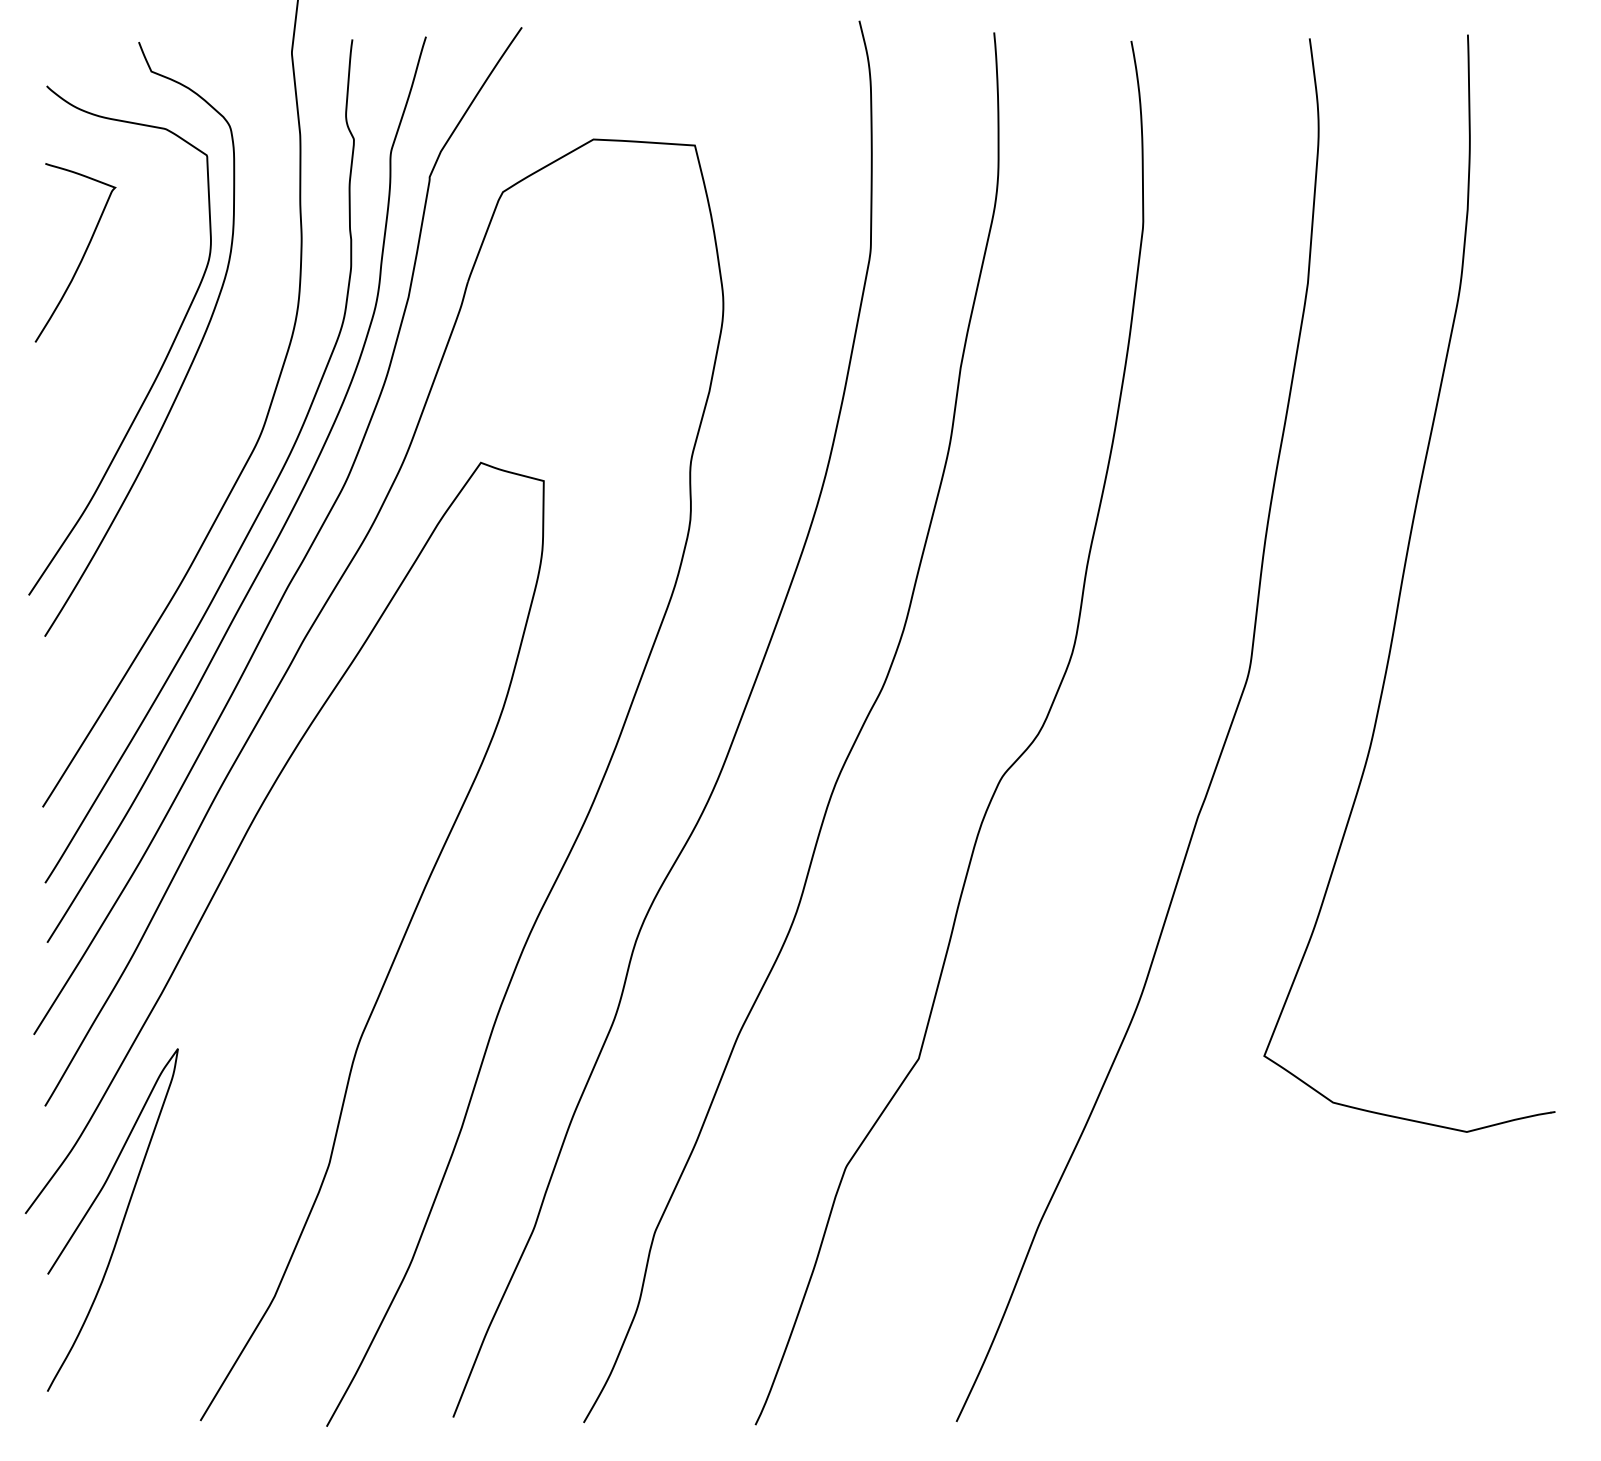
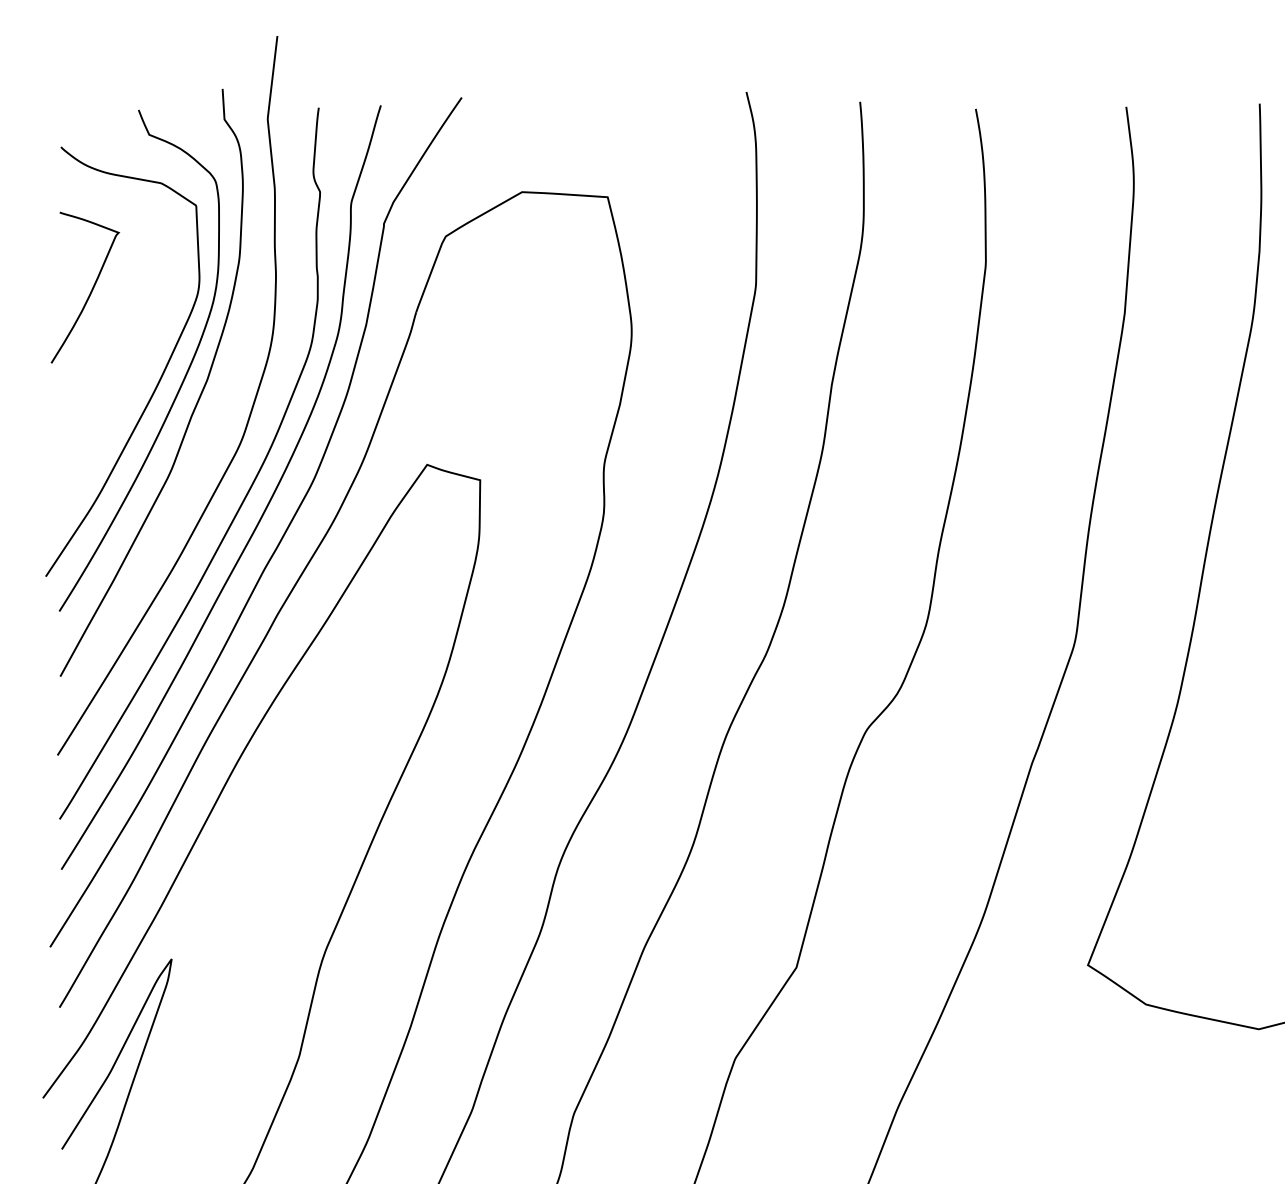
curve: (207, 388) -> (196, 402), added

